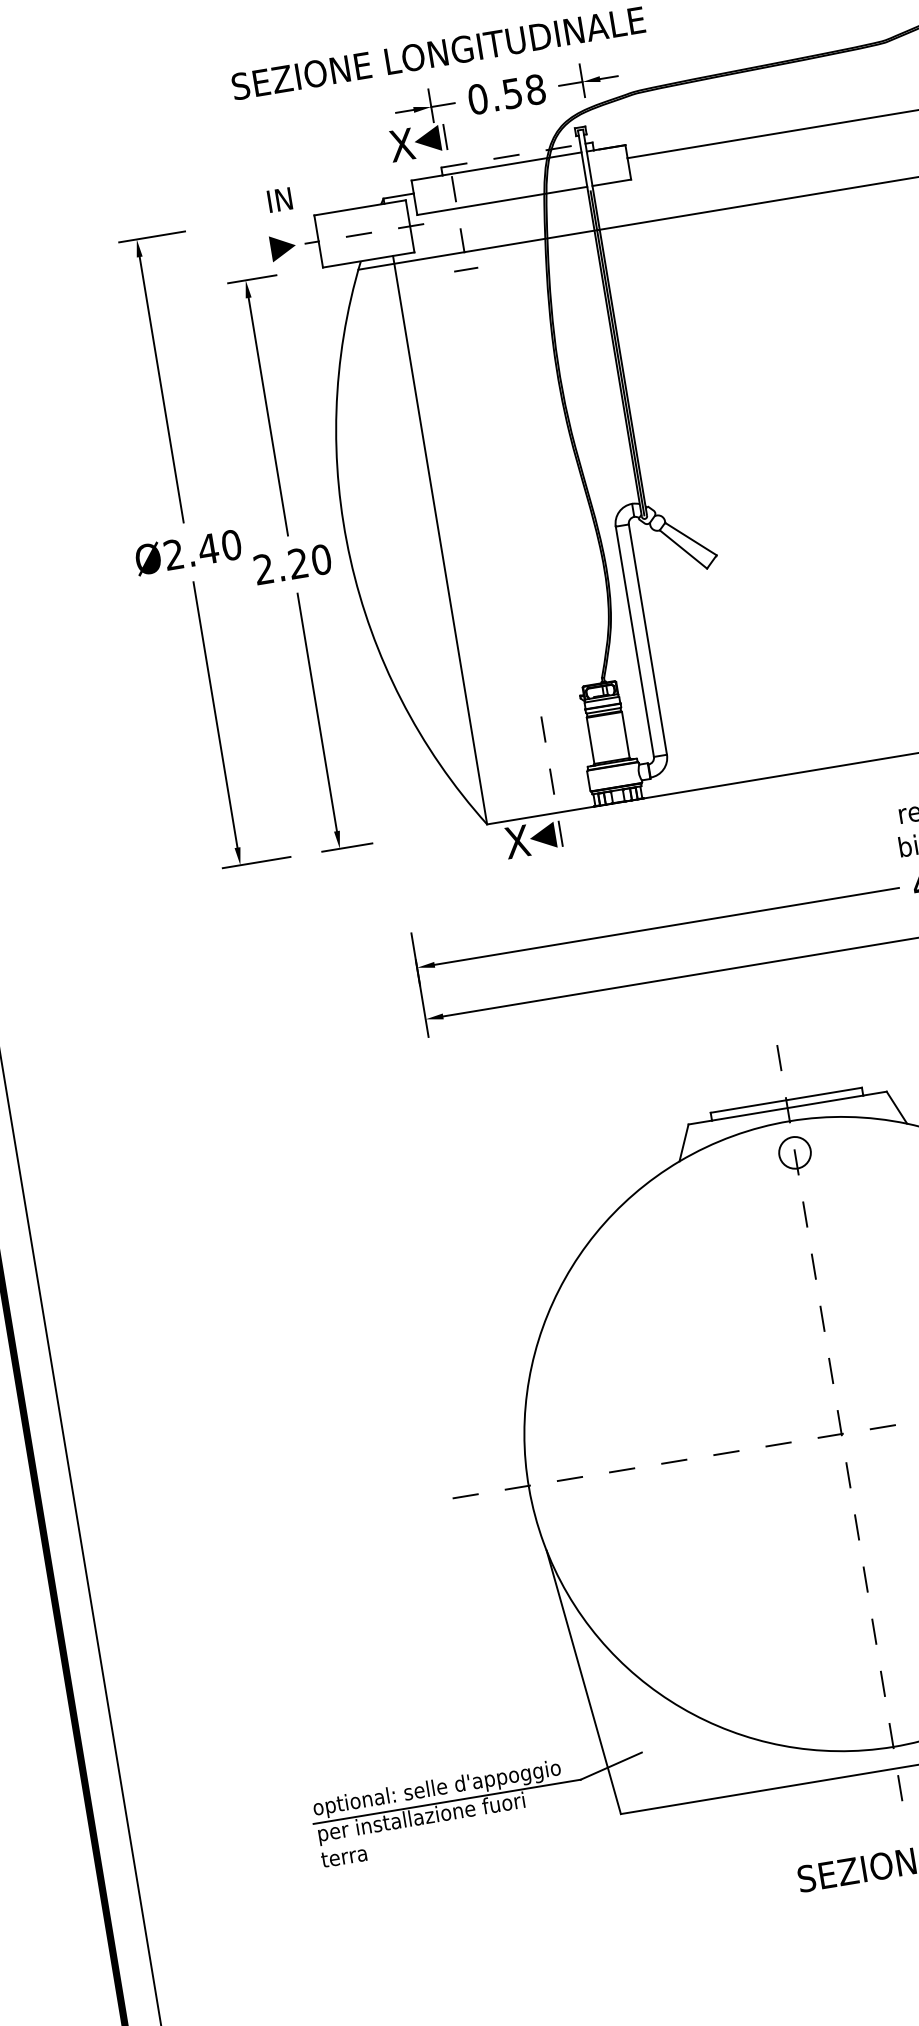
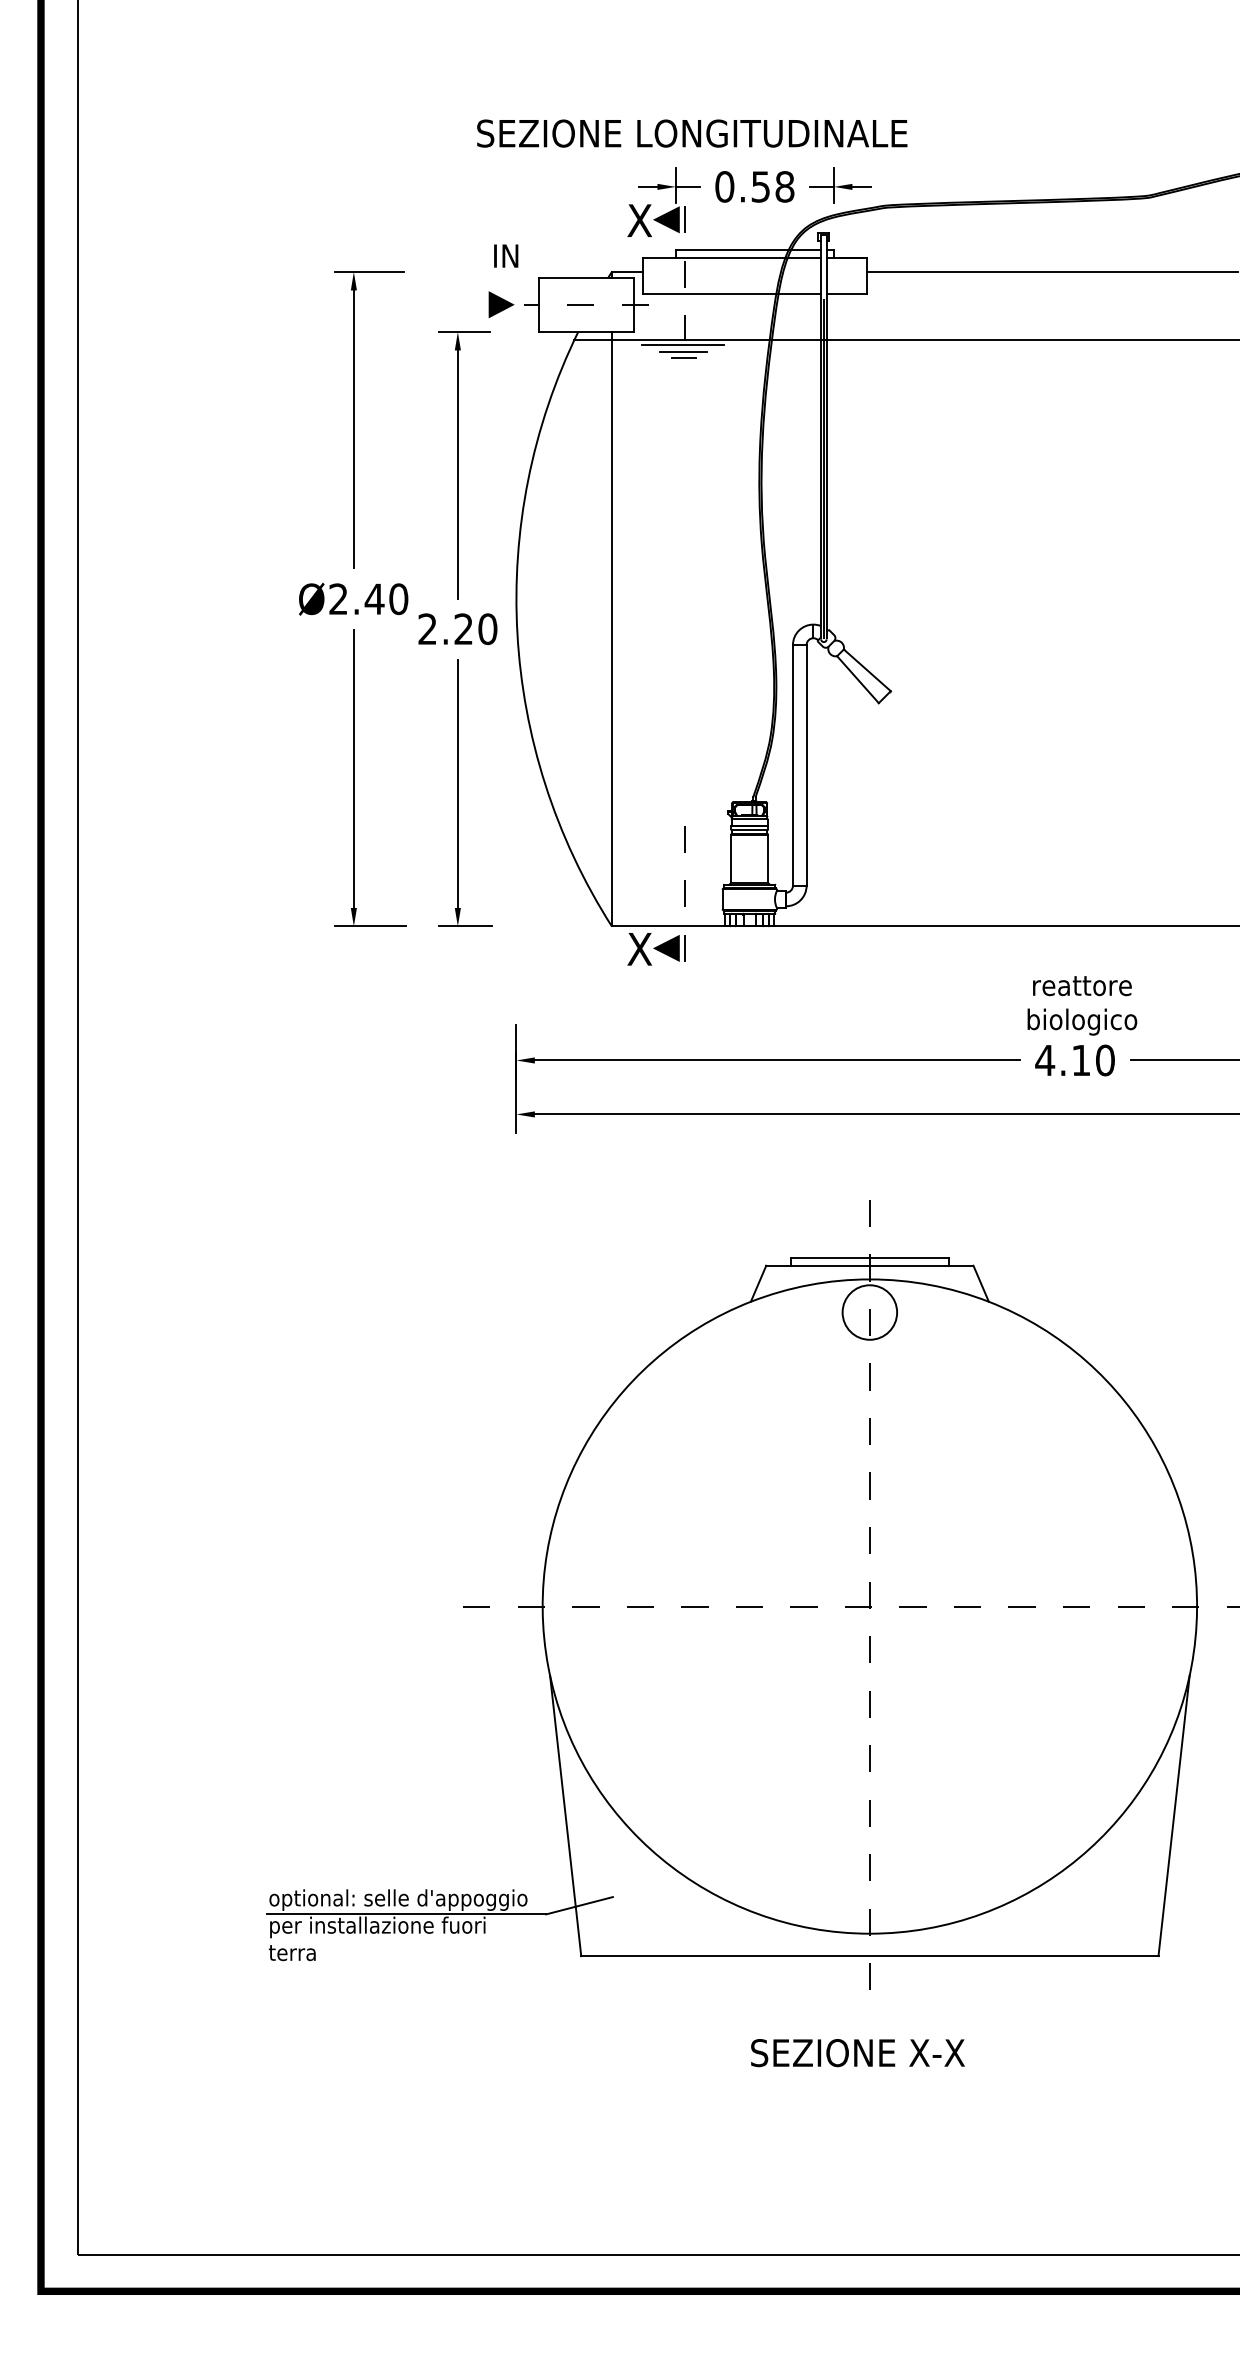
line: (510, 156) -> (748, 250), dashed -> solid
line: (462, 257) -> (682, 345), added
line: (463, 264) -> (682, 352), added
circle: (794, 1152) -> (869, 1312), size x1.67

